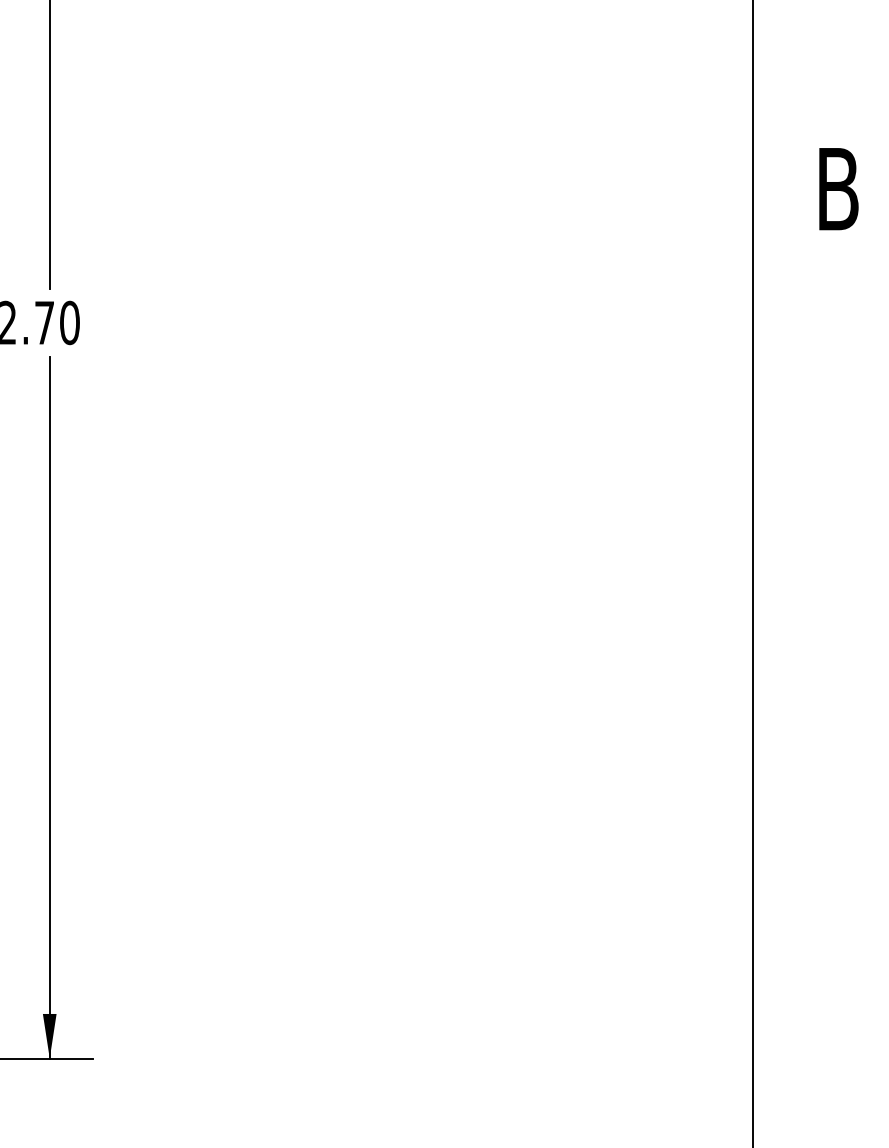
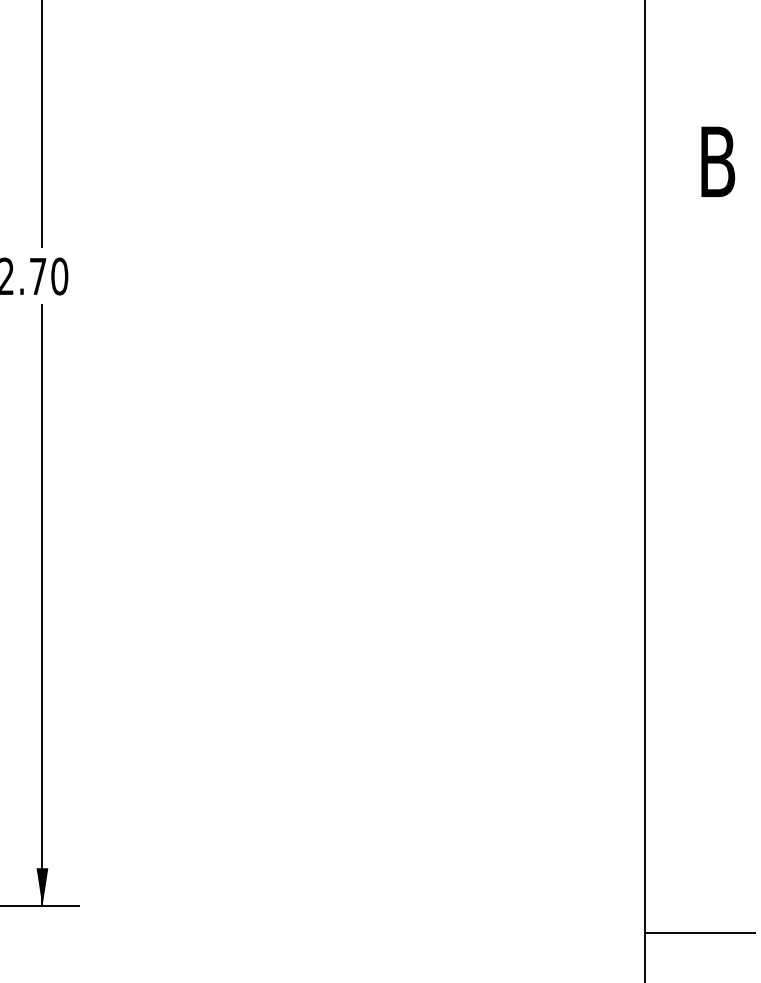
line: (817, 1088) -> (699, 932), added

